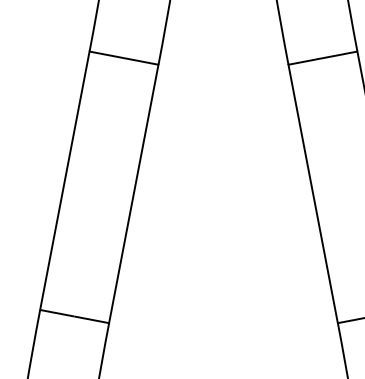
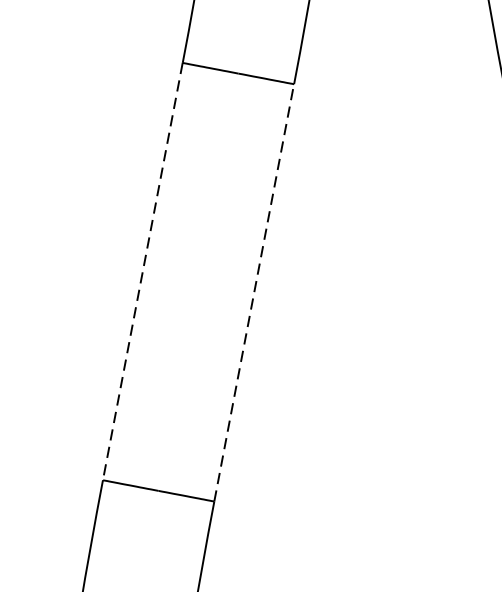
line: (64, 180) -> (142, 271), solid -> dashed
line: (133, 193) -> (253, 292), solid -> dashed

